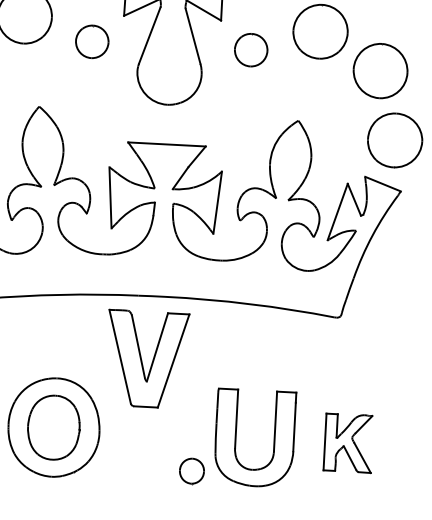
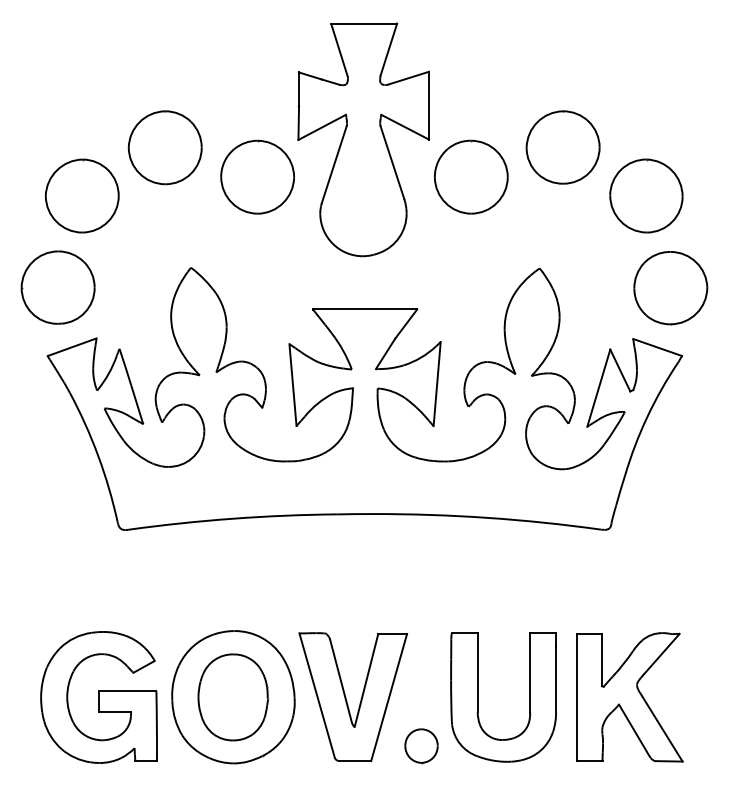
part: (92, 41) -> (257, 176), size x1.67
part: (251, 49) -> (471, 176), size x1.67
part: (141, 359) -> (346, 697), moved
part: (348, 443) -> (629, 697), size x1.67

